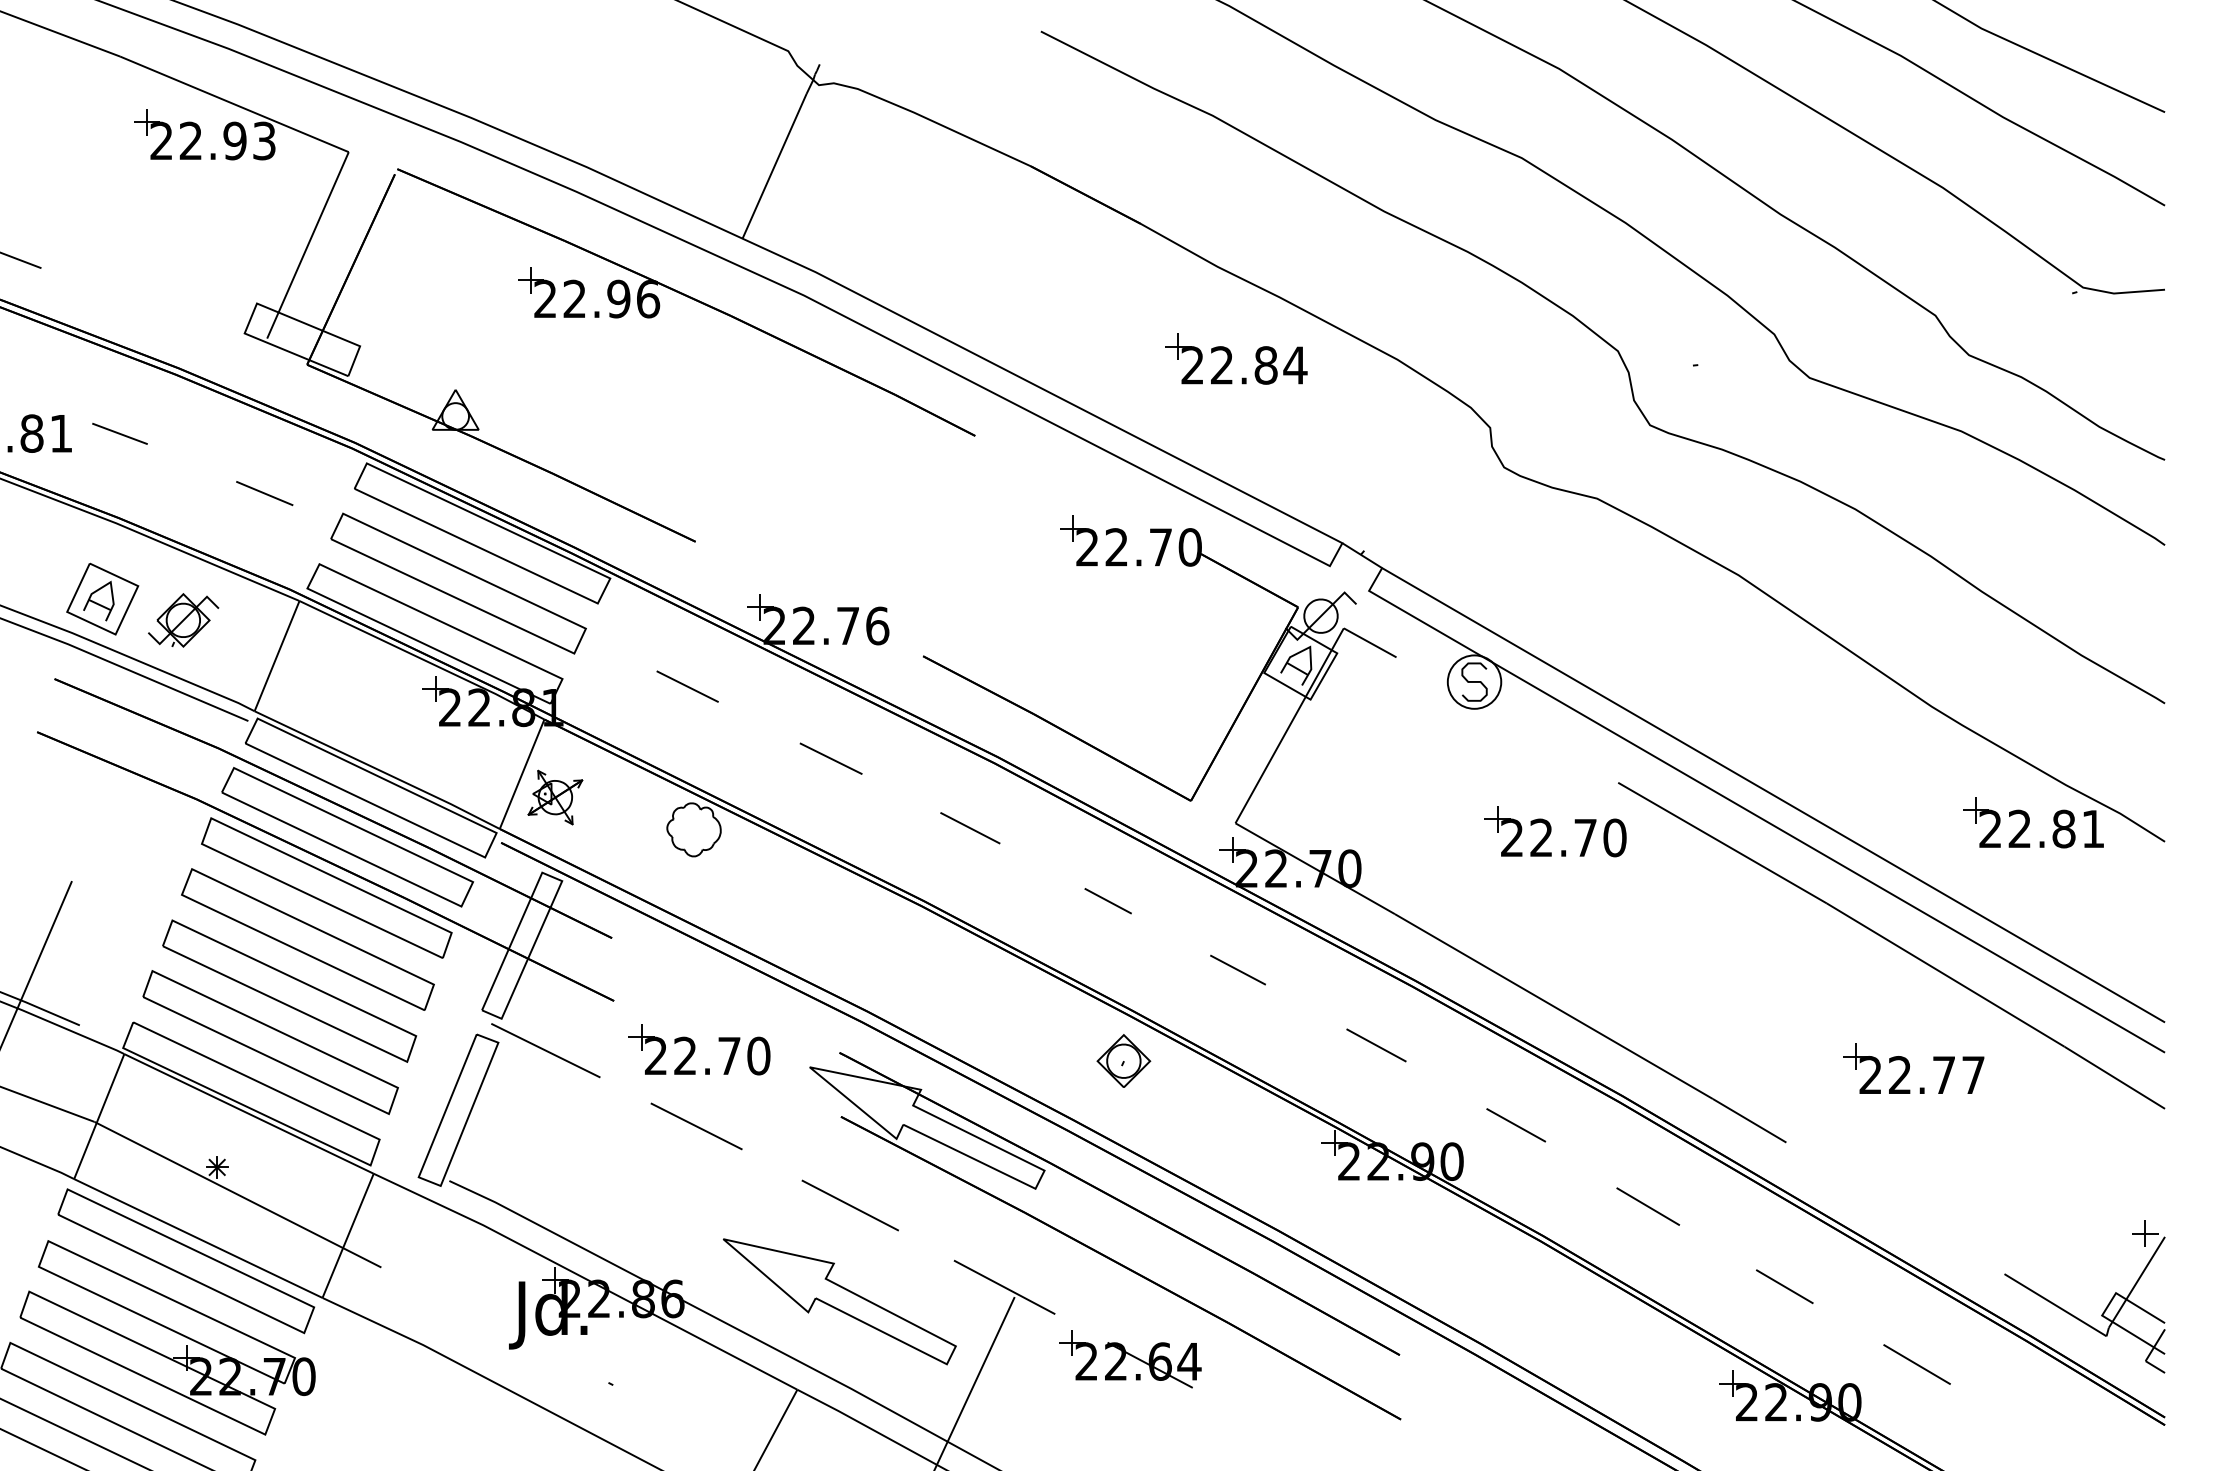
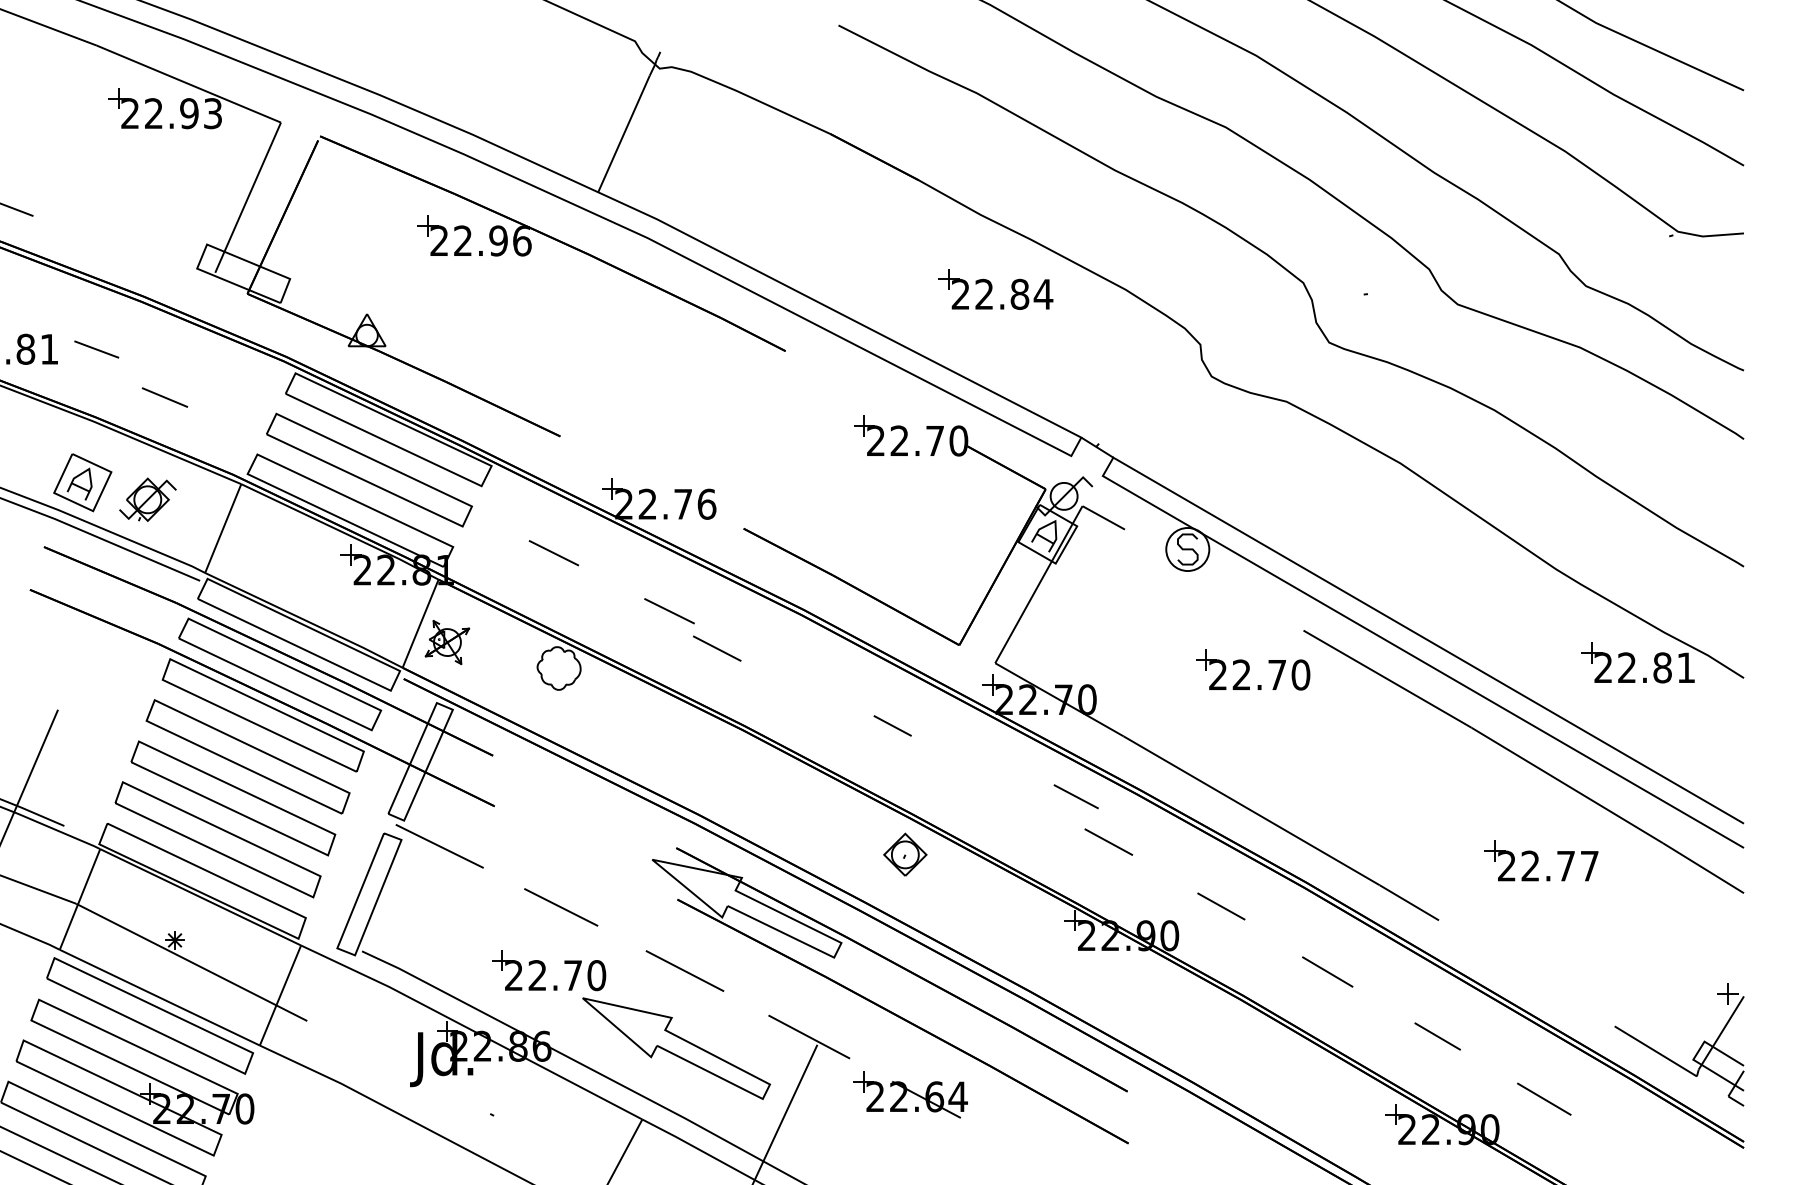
line: (264, 493) -> (164, 397), moved
line: (970, 828) -> (717, 648), moved
line: (1237, 969) -> (1075, 796), moved
part: (699, 1049) -> (549, 970), moved

